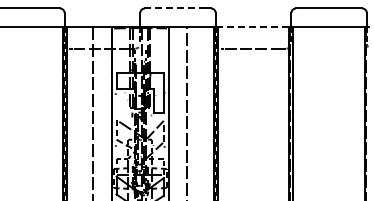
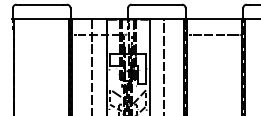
line: (177, 8) -> (156, 4), dashed -> solid
line: (253, 27) -> (214, 19), dashed -> solid

